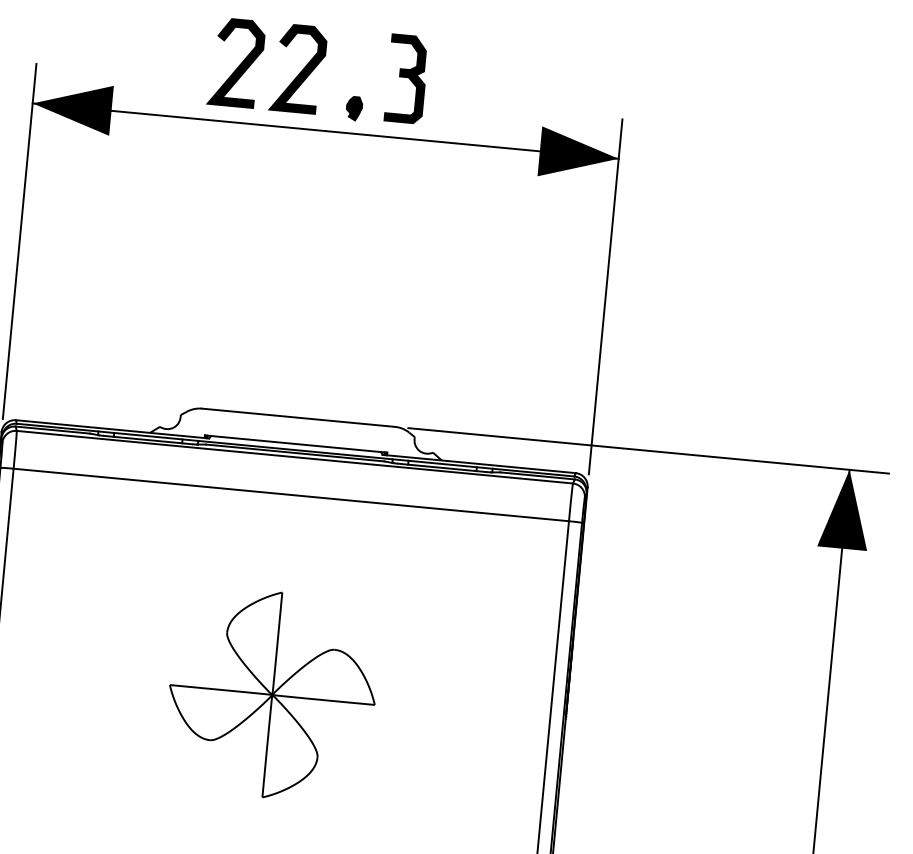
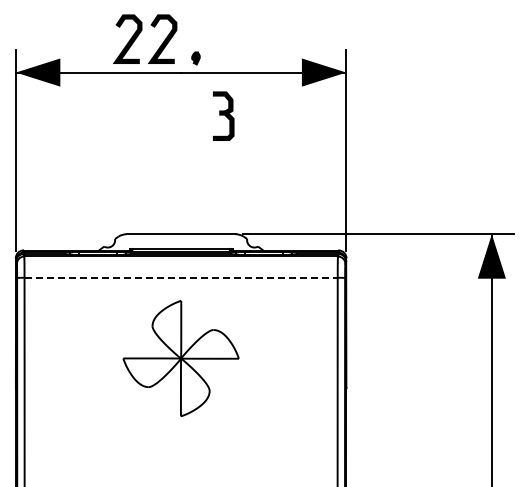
part: (406, 77) -> (223, 115), moved
line: (292, 494) -> (181, 277), solid -> dashed
part: (271, 694) -> (180, 358), moved

